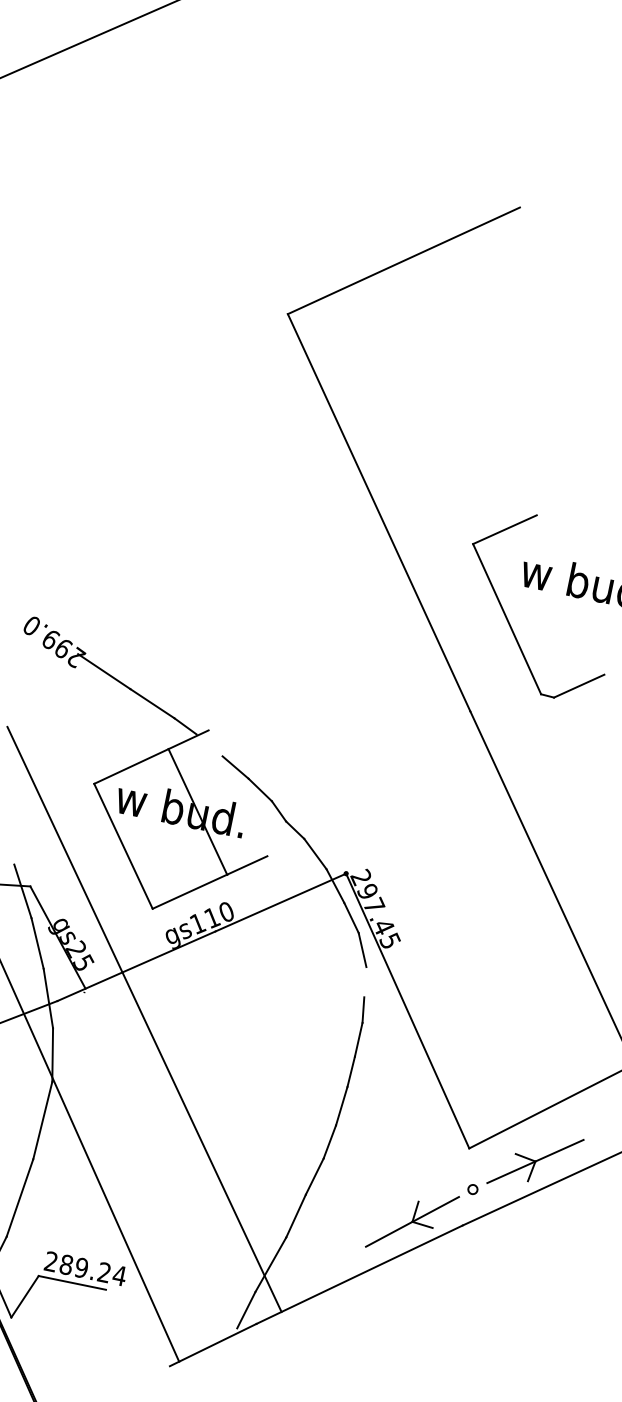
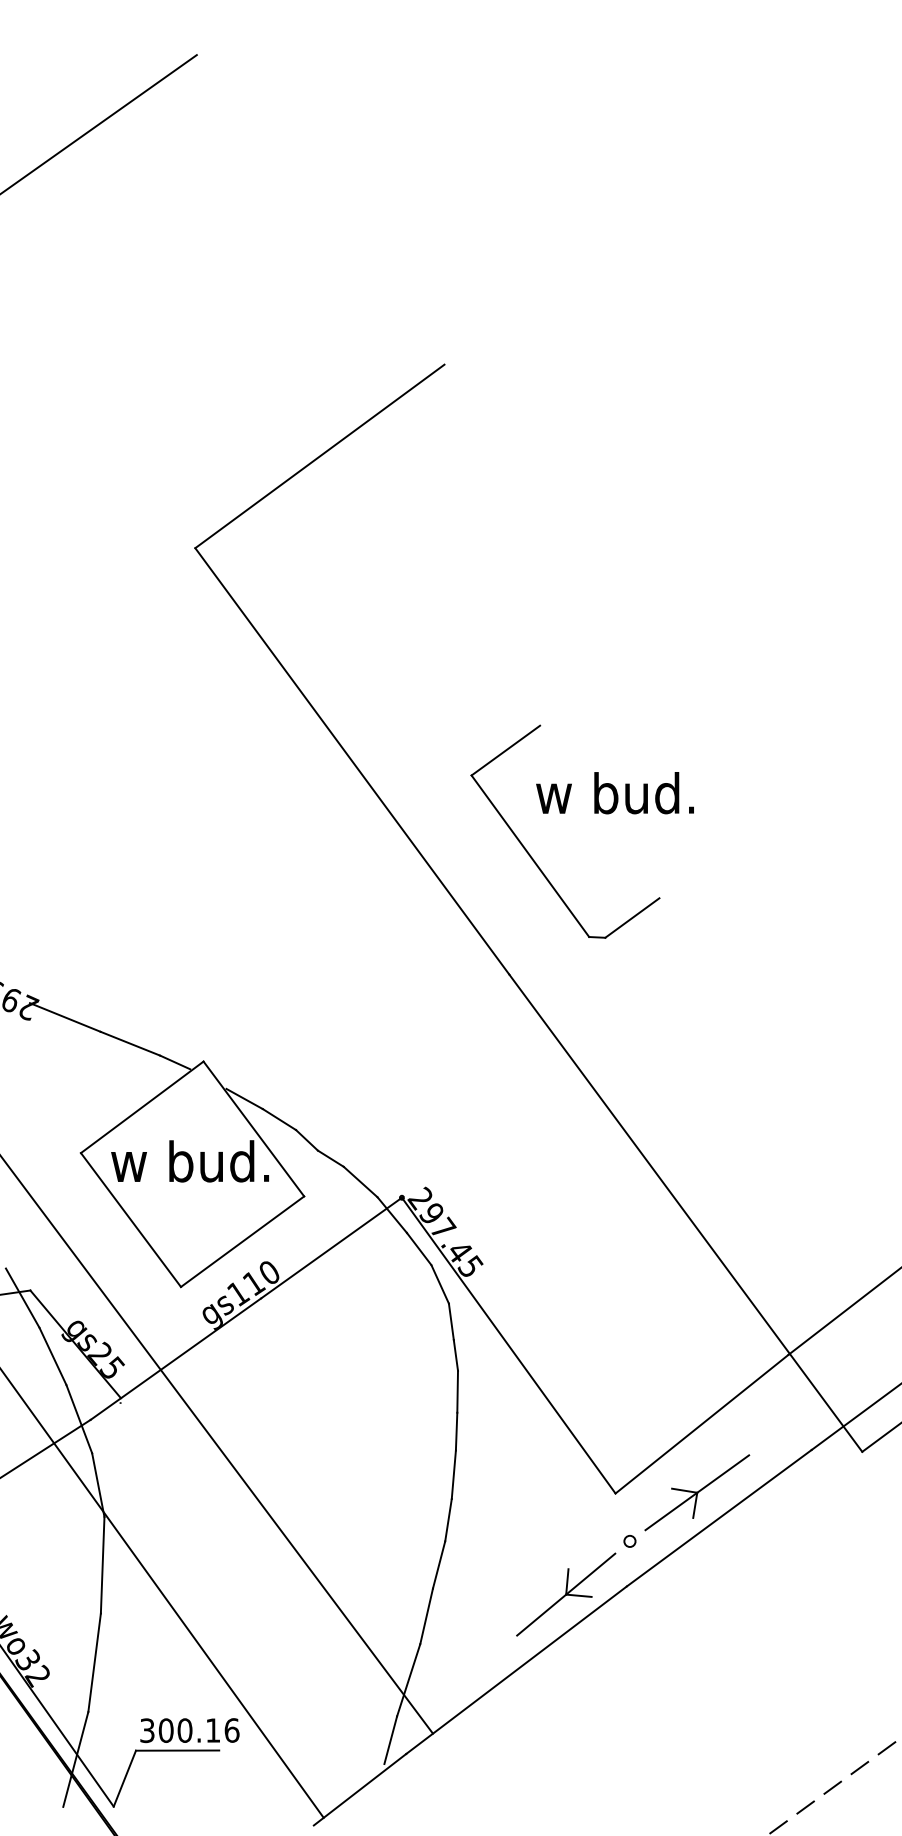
line: (197, 811) -> (253, 1128), moved
line: (364, 981) -> (450, 1321), added
text: (85, 1268) -> (189, 1730), 289.24 -> 300.16

